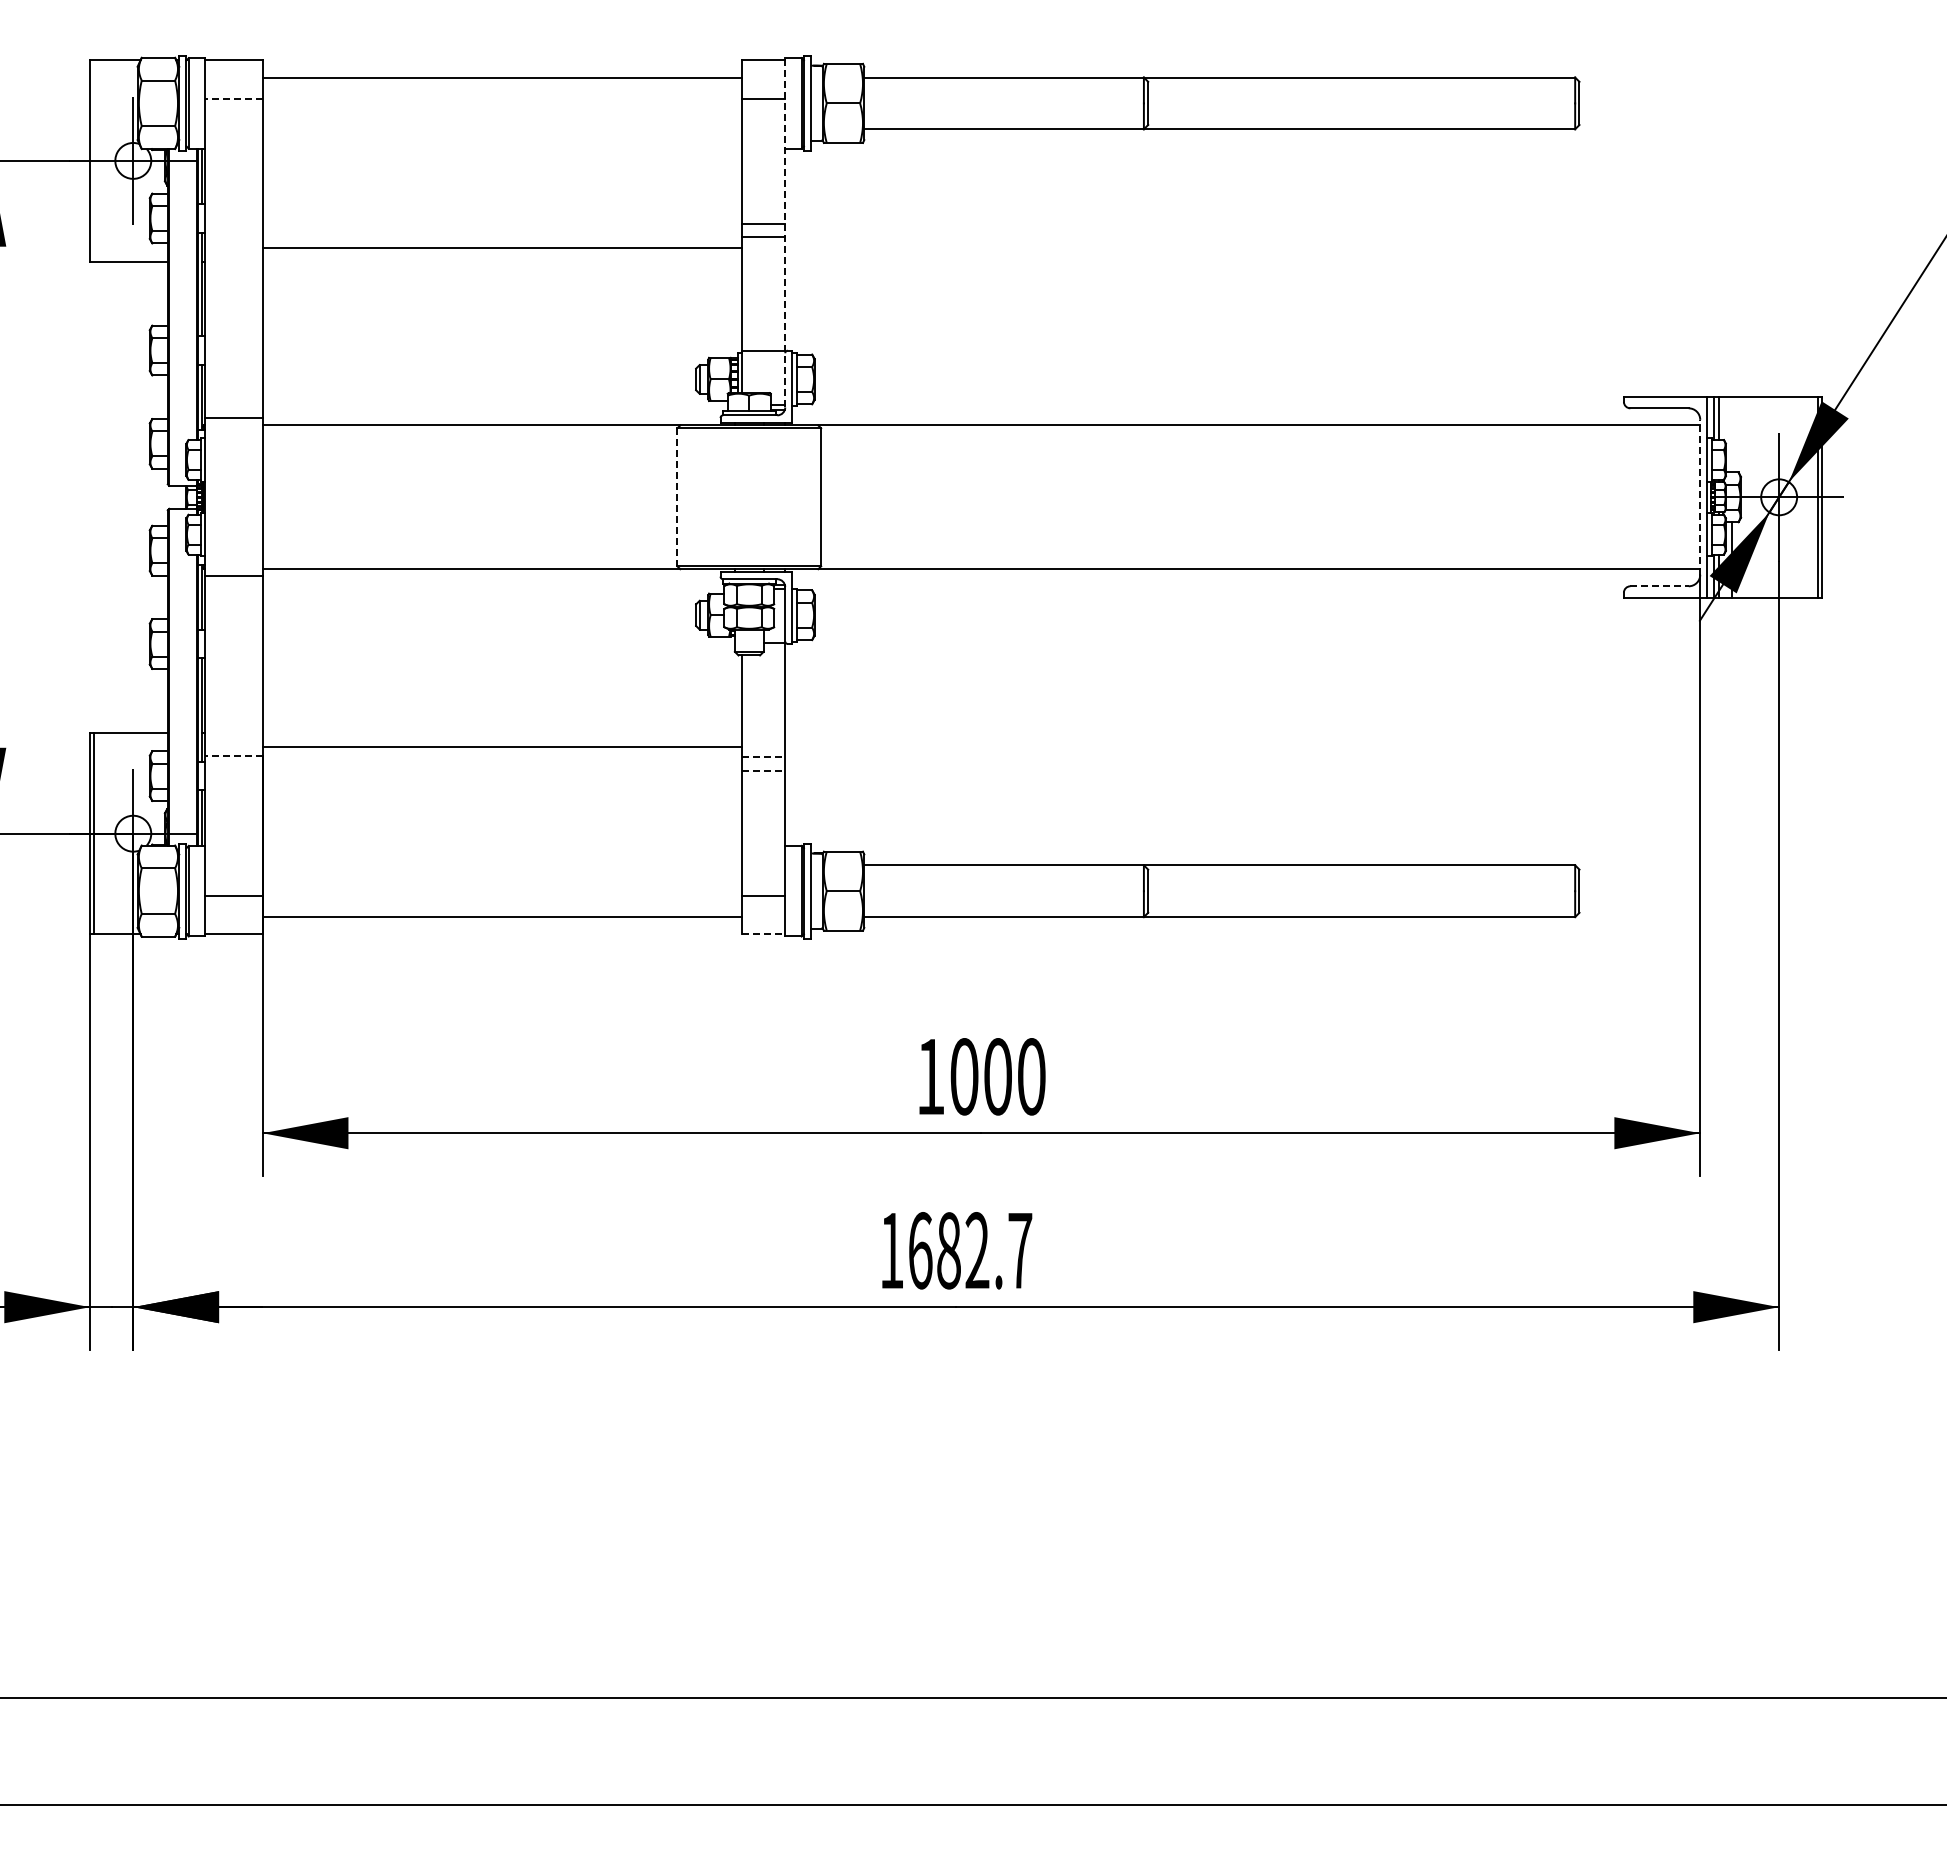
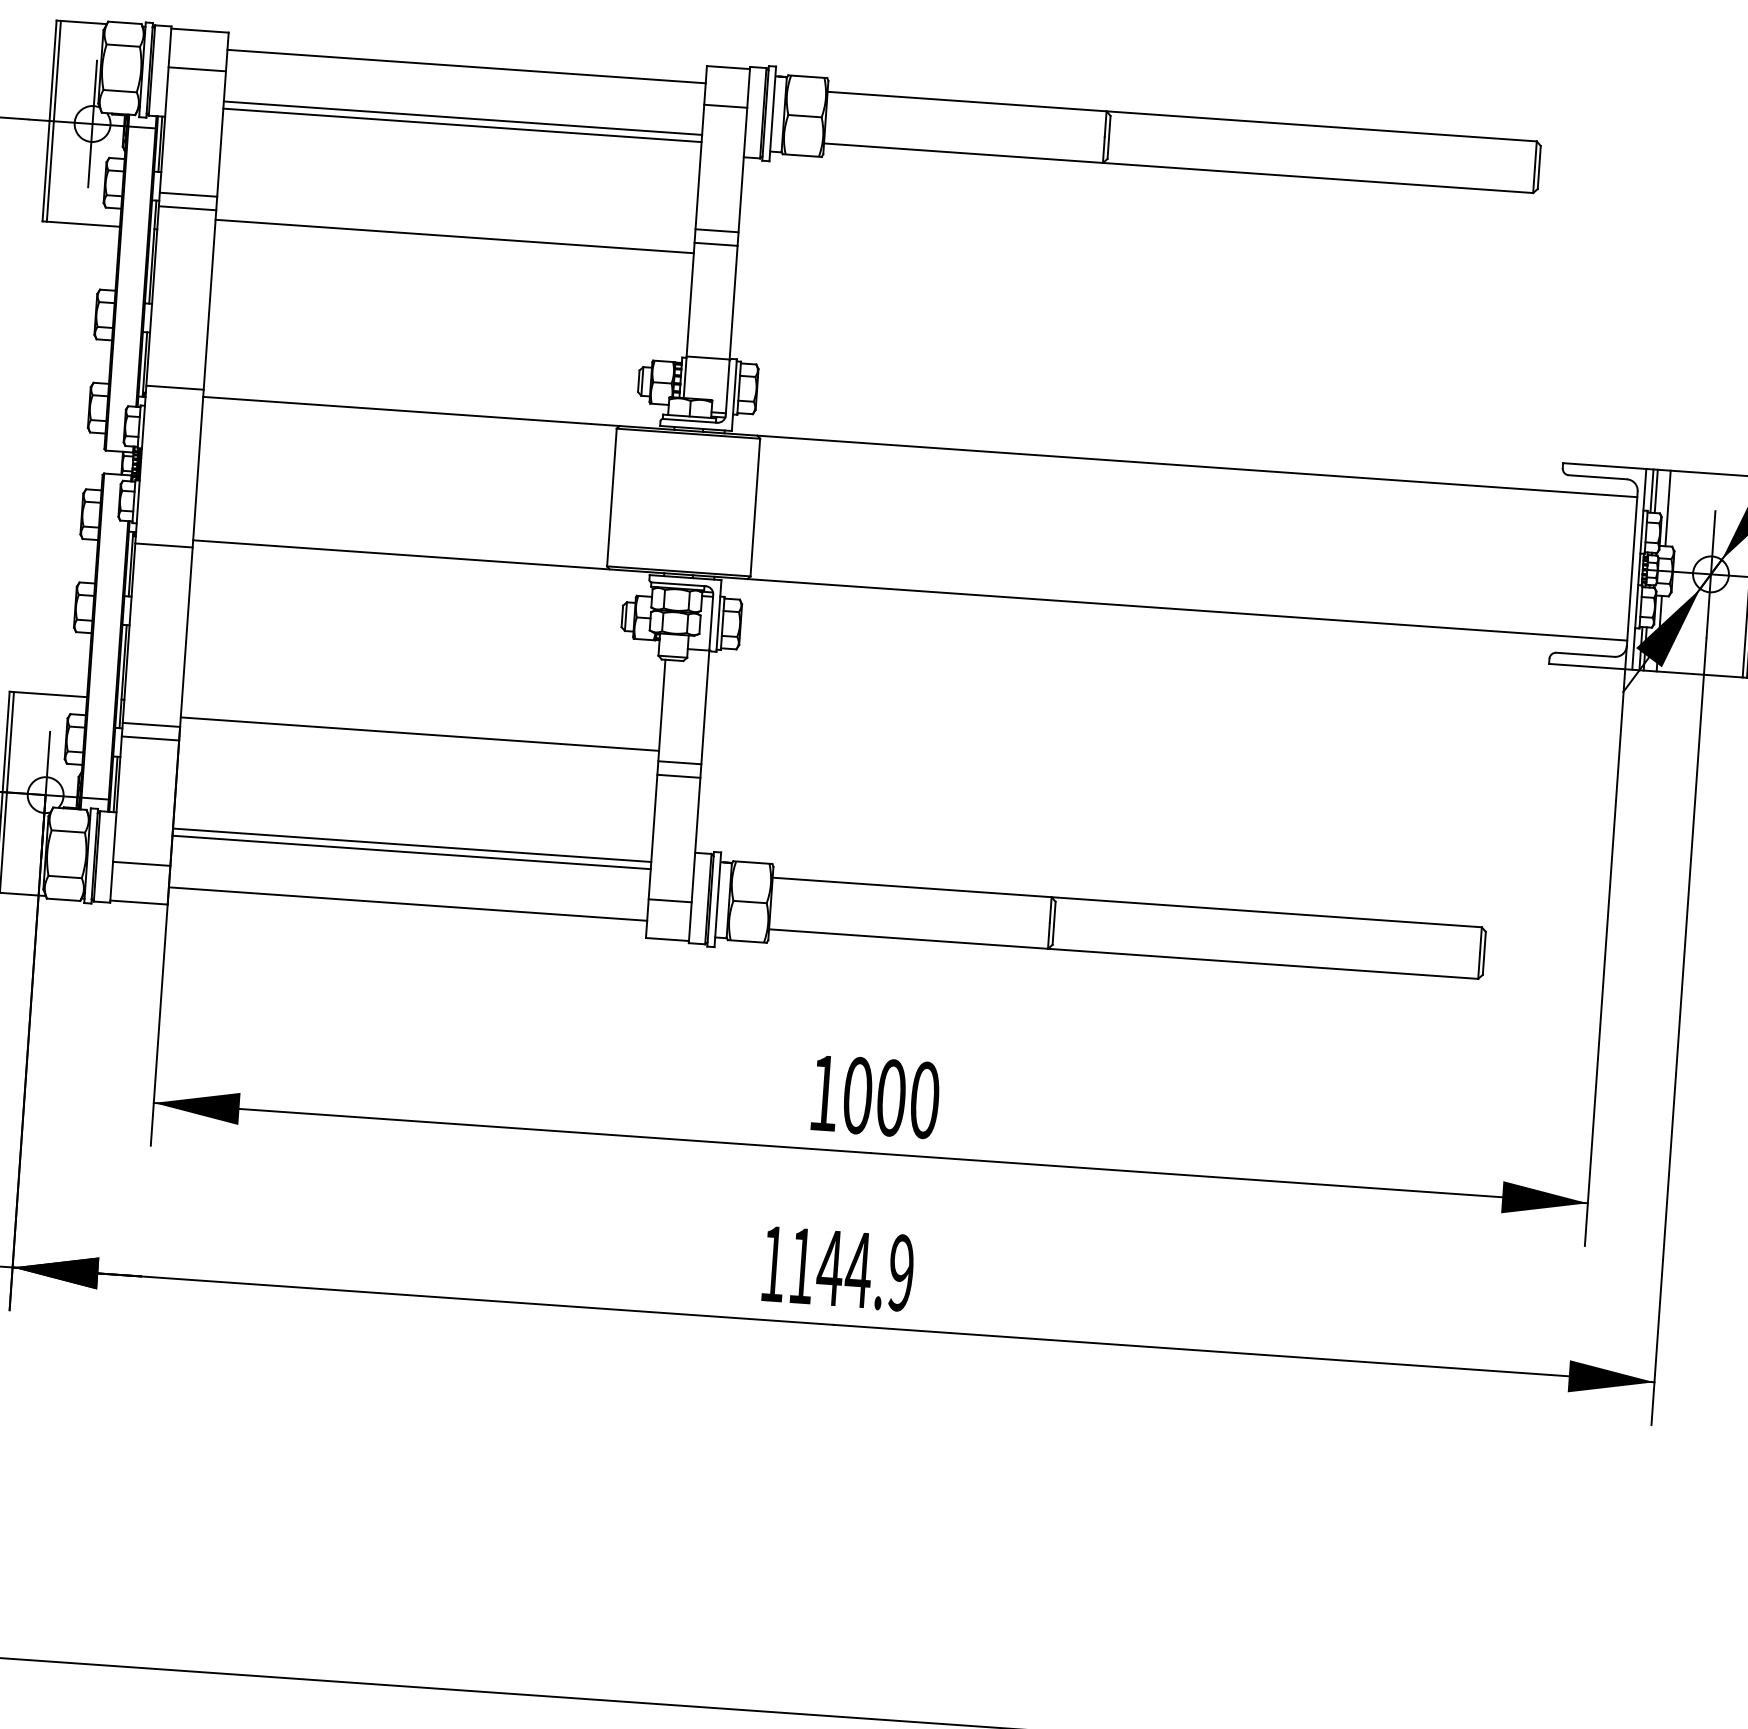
line: (233, 99) -> (196, 69), dashed -> solid
line: (502, 129) -> (463, 118), added
line: (502, 136) -> (462, 125), added
line: (94, 160) -> (53, 120), added
line: (233, 224) -> (188, 194), added
line: (785, 232) -> (738, 240), dashed -> solid
line: (233, 238) -> (187, 208), added
line: (1731, 434) -> (1667, 508), added
line: (1700, 496) -> (1632, 568), dashed -> solid
line: (677, 497) -> (612, 497), dashed -> solid
line: (1660, 586) -> (1586, 655), dashed -> solid
line: (233, 756) -> (151, 725), dashed -> solid
line: (763, 757) -> (679, 763), dashed -> solid
line: (233, 769) -> (150, 738), added
line: (763, 770) -> (678, 776), dashed -> solid
line: (502, 858) -> (412, 845), added
line: (502, 865) -> (411, 852), added
line: (763, 934) -> (667, 939), dashed -> solid
text: (970, 1250) -> (851, 1269), 1682.7 -> 1144.9

